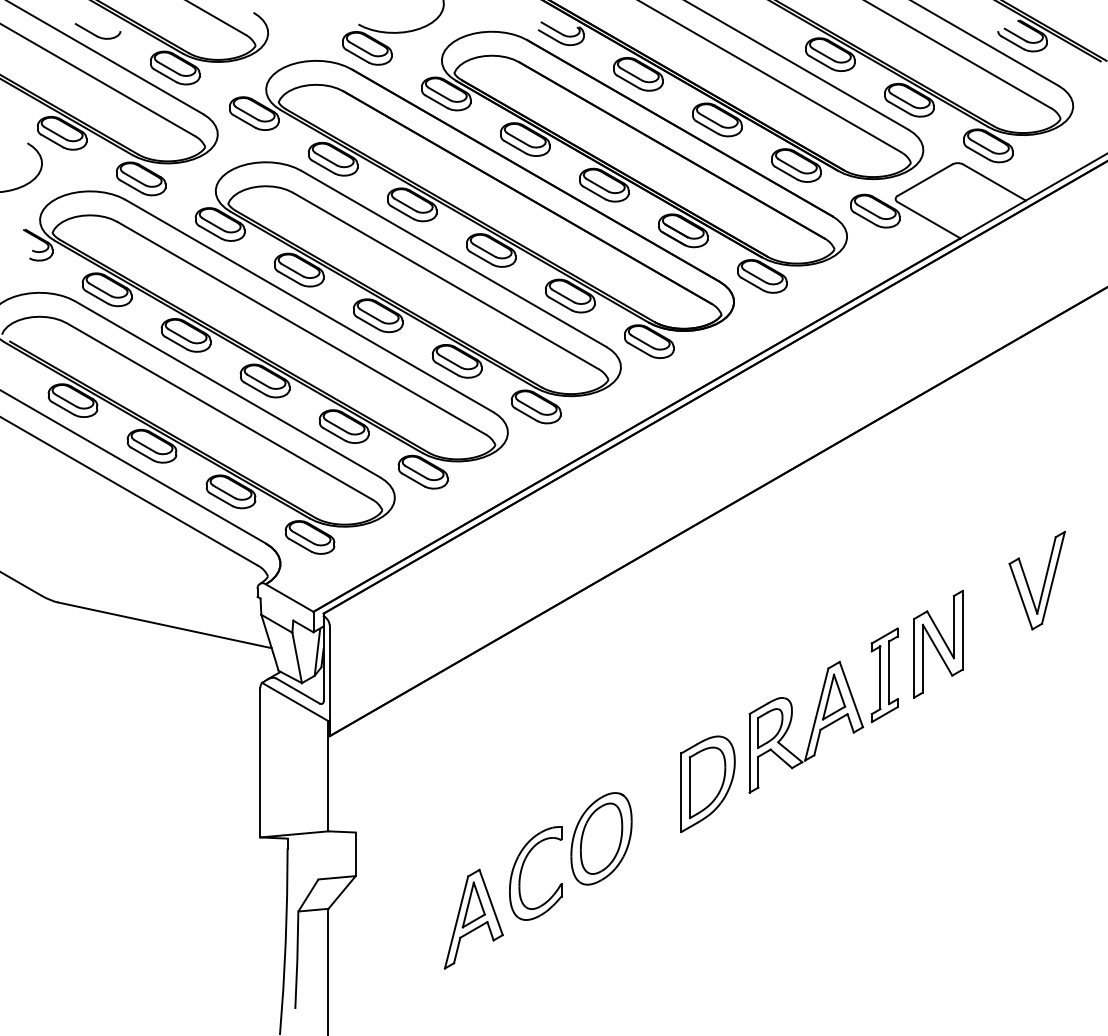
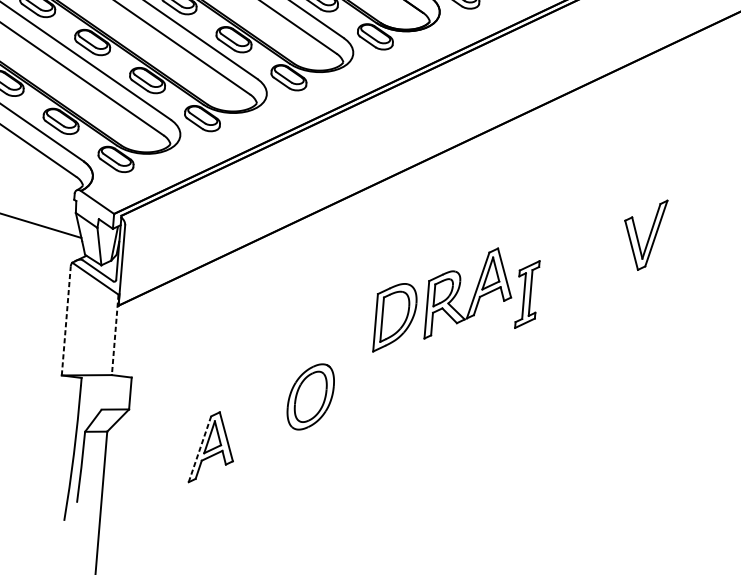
part: (938, 644) -> (568, 275), removed
part: (806, 726) -> (469, 293), moved
line: (260, 762) -> (66, 320), solid -> dashed
line: (328, 776) -> (115, 335), solid -> dashed
part: (707, 784) -> (395, 318), moved
part: (522, 870) -> (251, 415), removed
line: (456, 921) -> (199, 448), solid -> dashed

